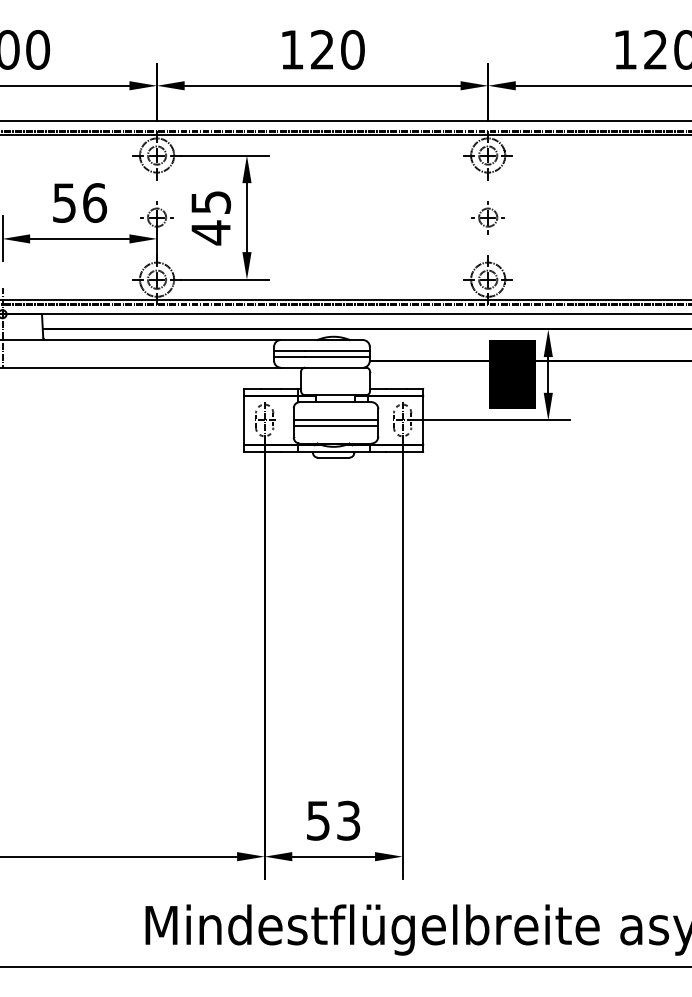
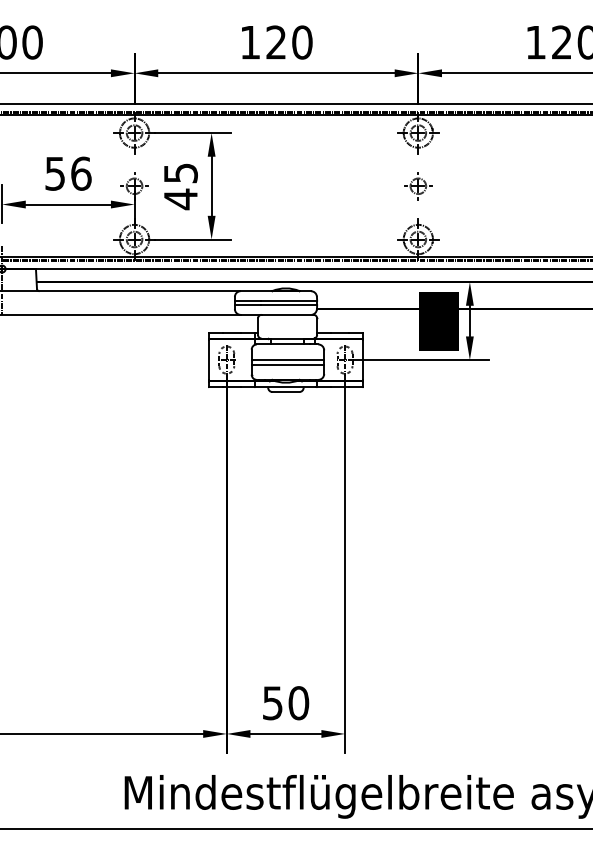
text: (348, 820) -> (298, 702), 53 -> 50

